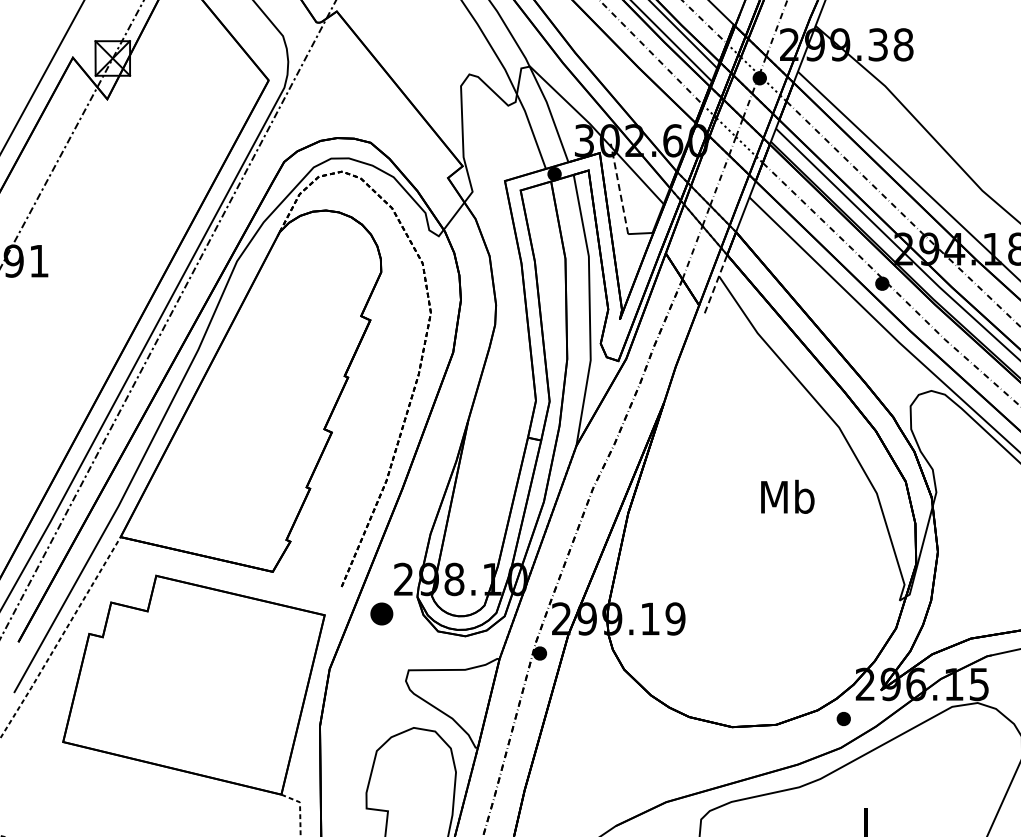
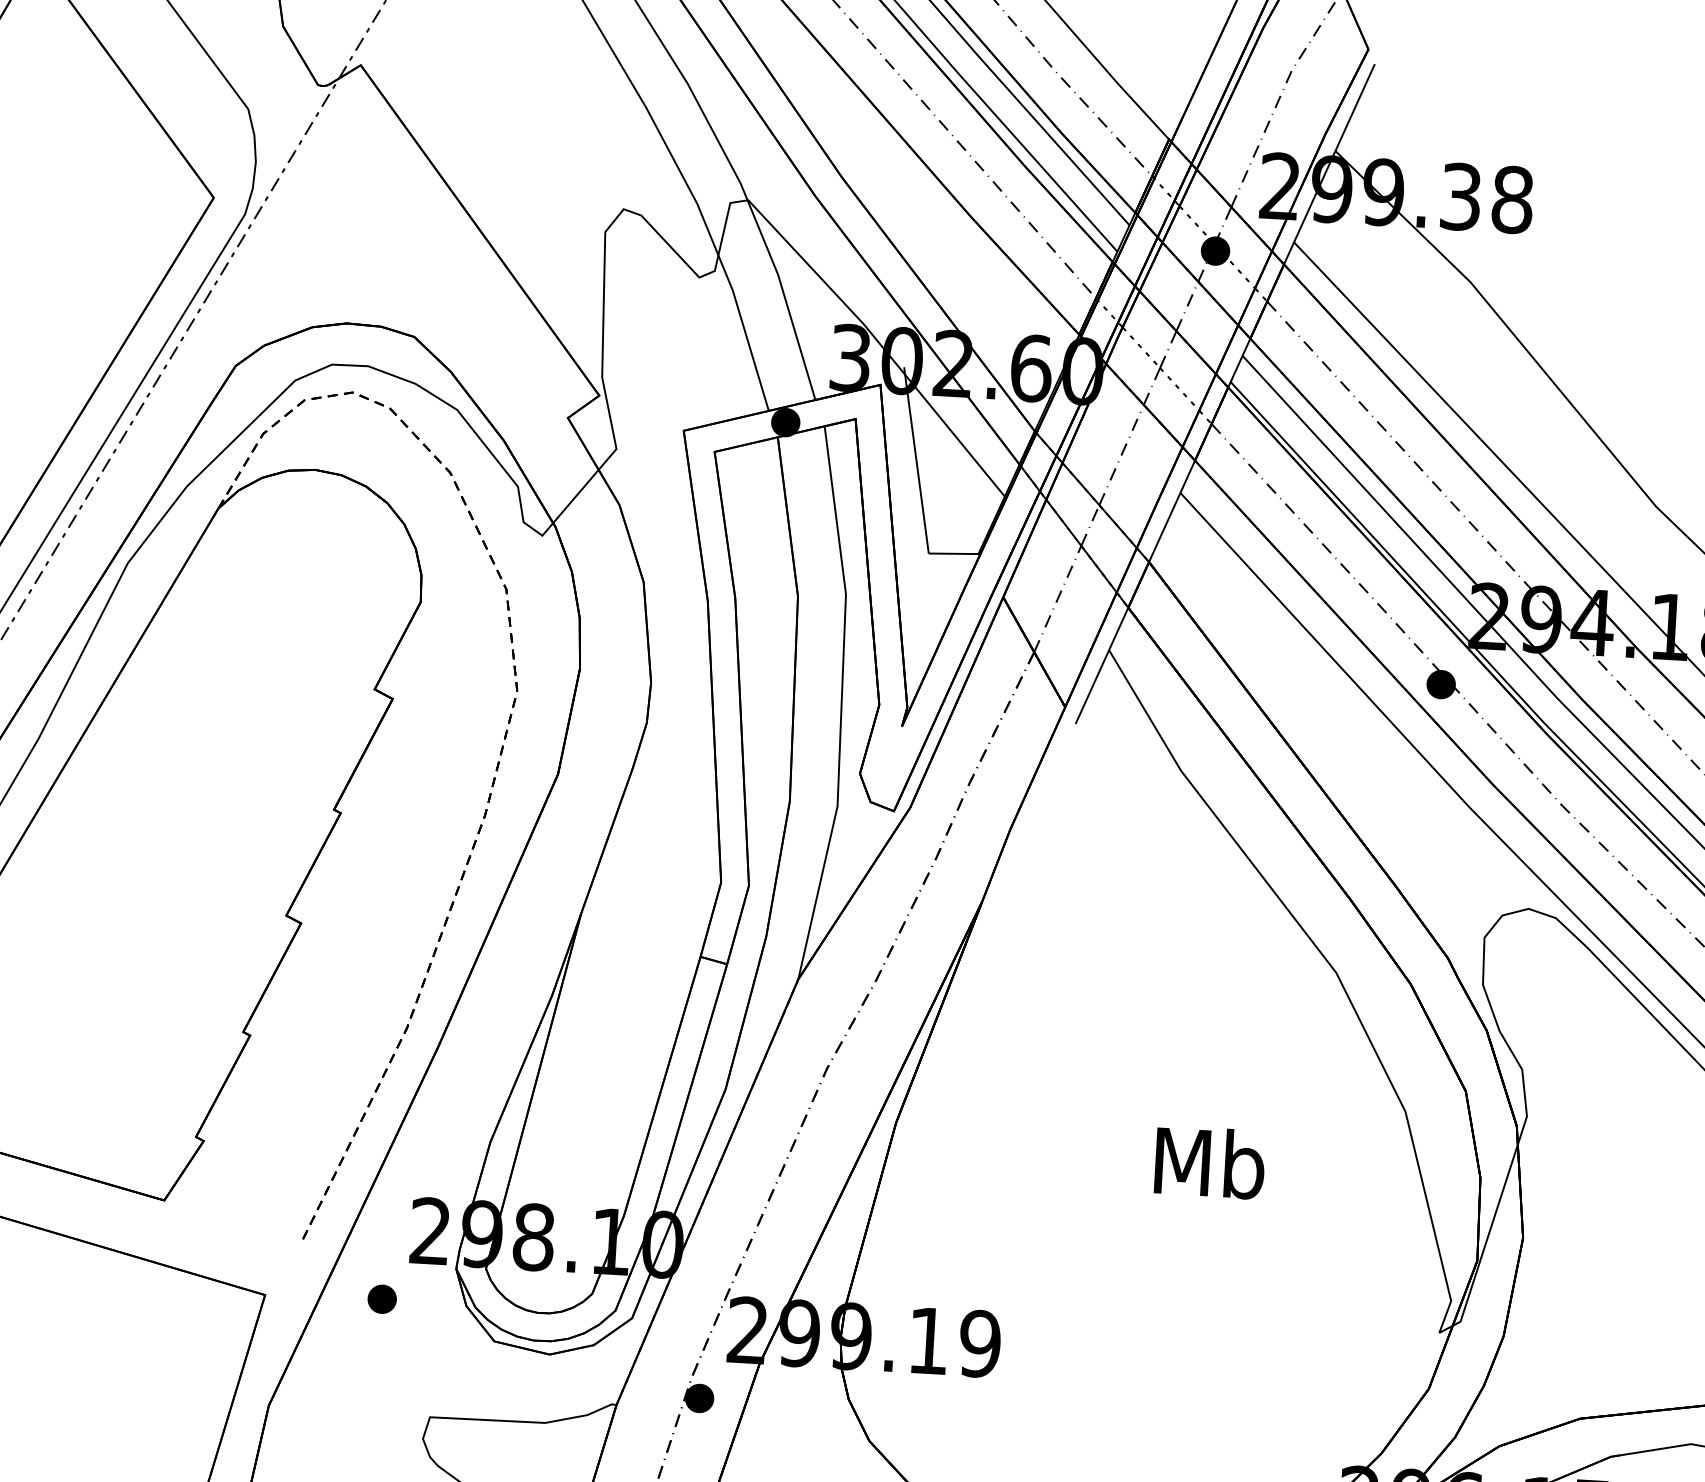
line: (619, 188) -> (916, 459), dashed -> solid
line: (716, 283) -> (1103, 664), dashed -> solid
text: (787, 496) -> (1209, 1161), moved
part: (382, 613) -> (383, 1298), size x0.62

